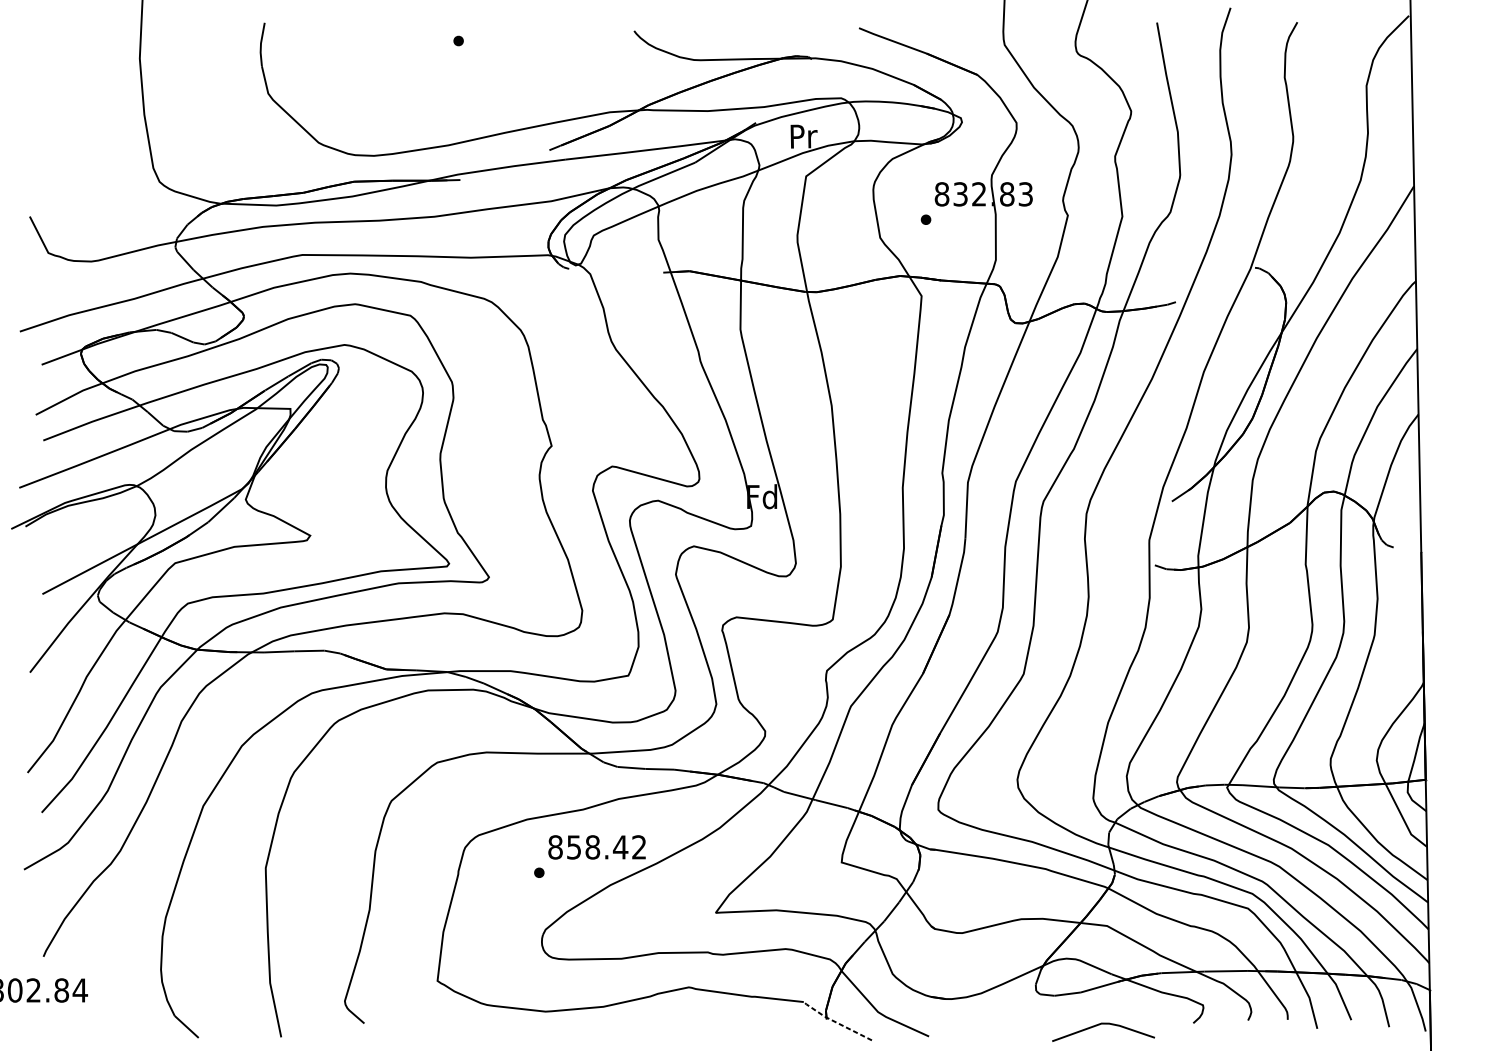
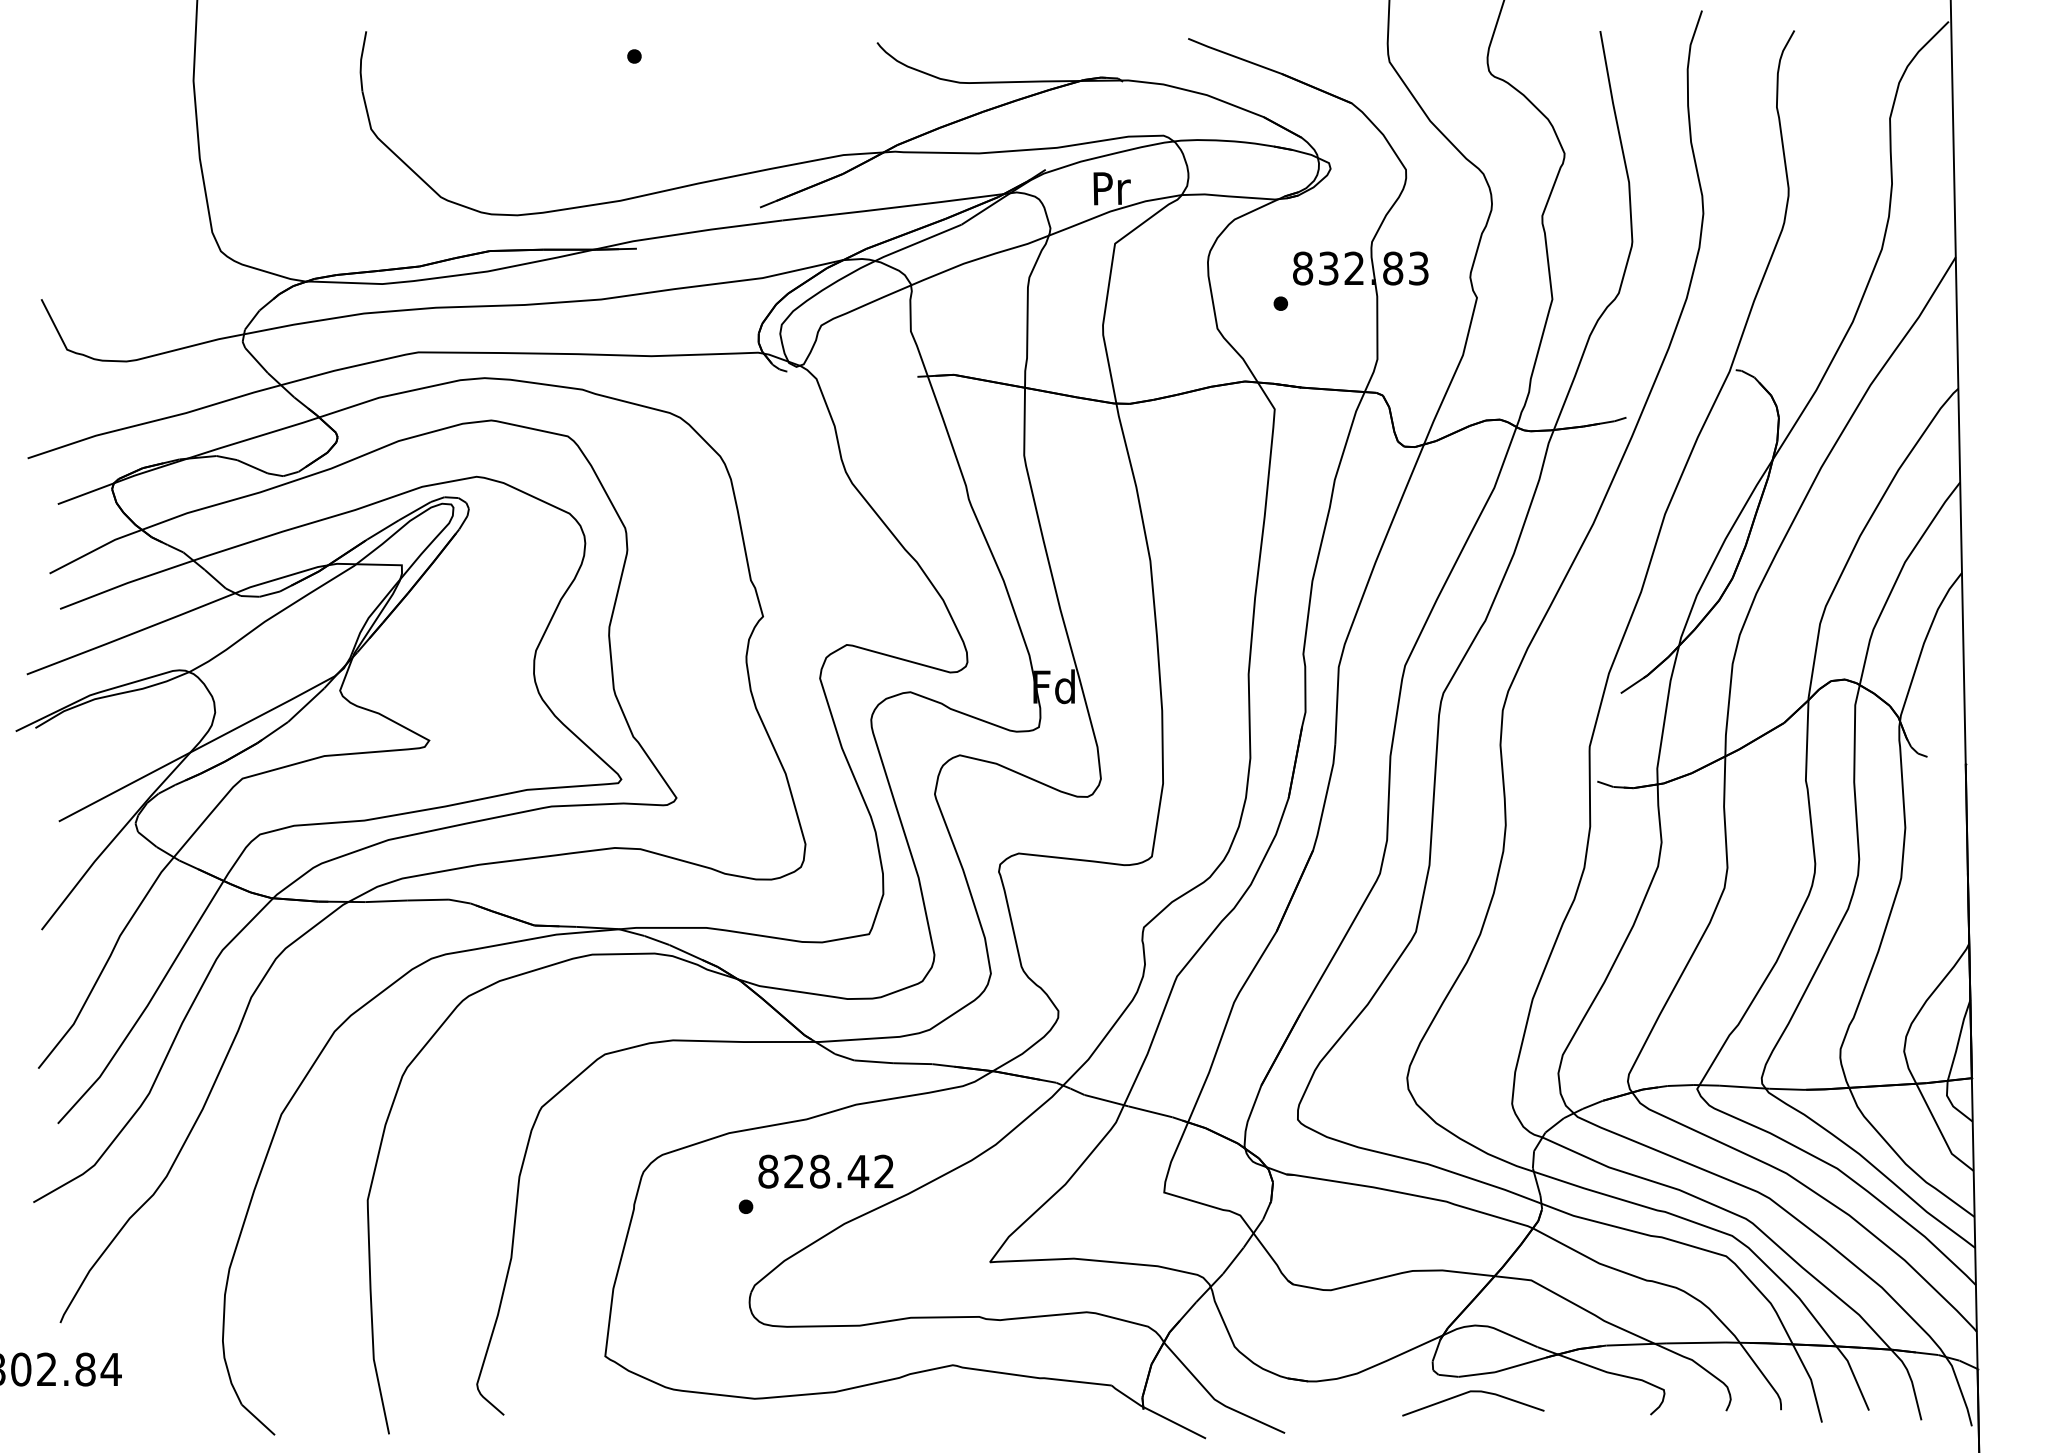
text: (573, 847) -> (793, 1171), 858.42 -> 828.42
line: (836, 1022) -> (1156, 1413), dashed -> solid
line: (1103, 1024) -> (1473, 1392), moved

